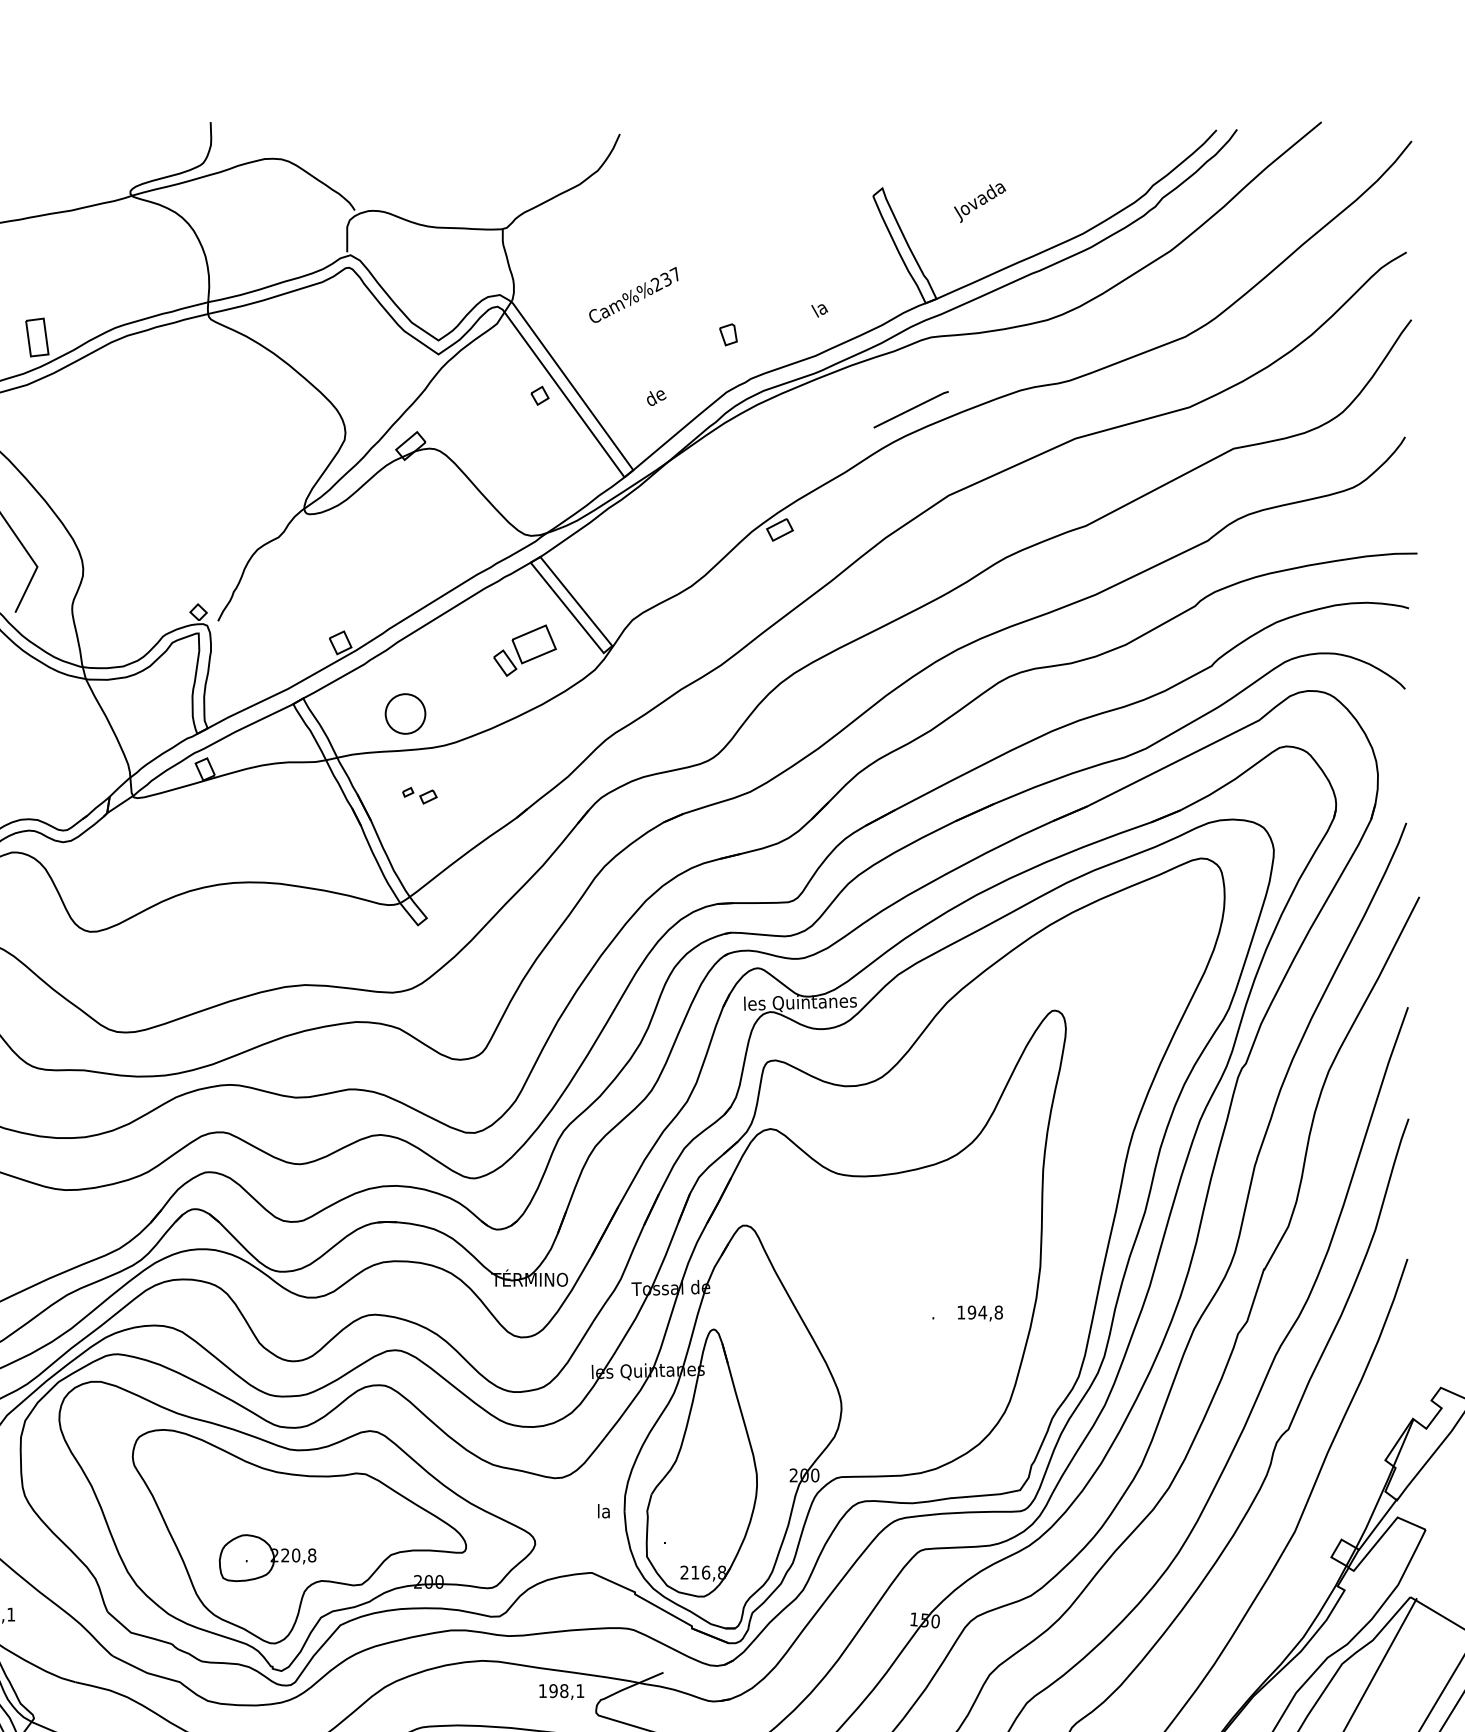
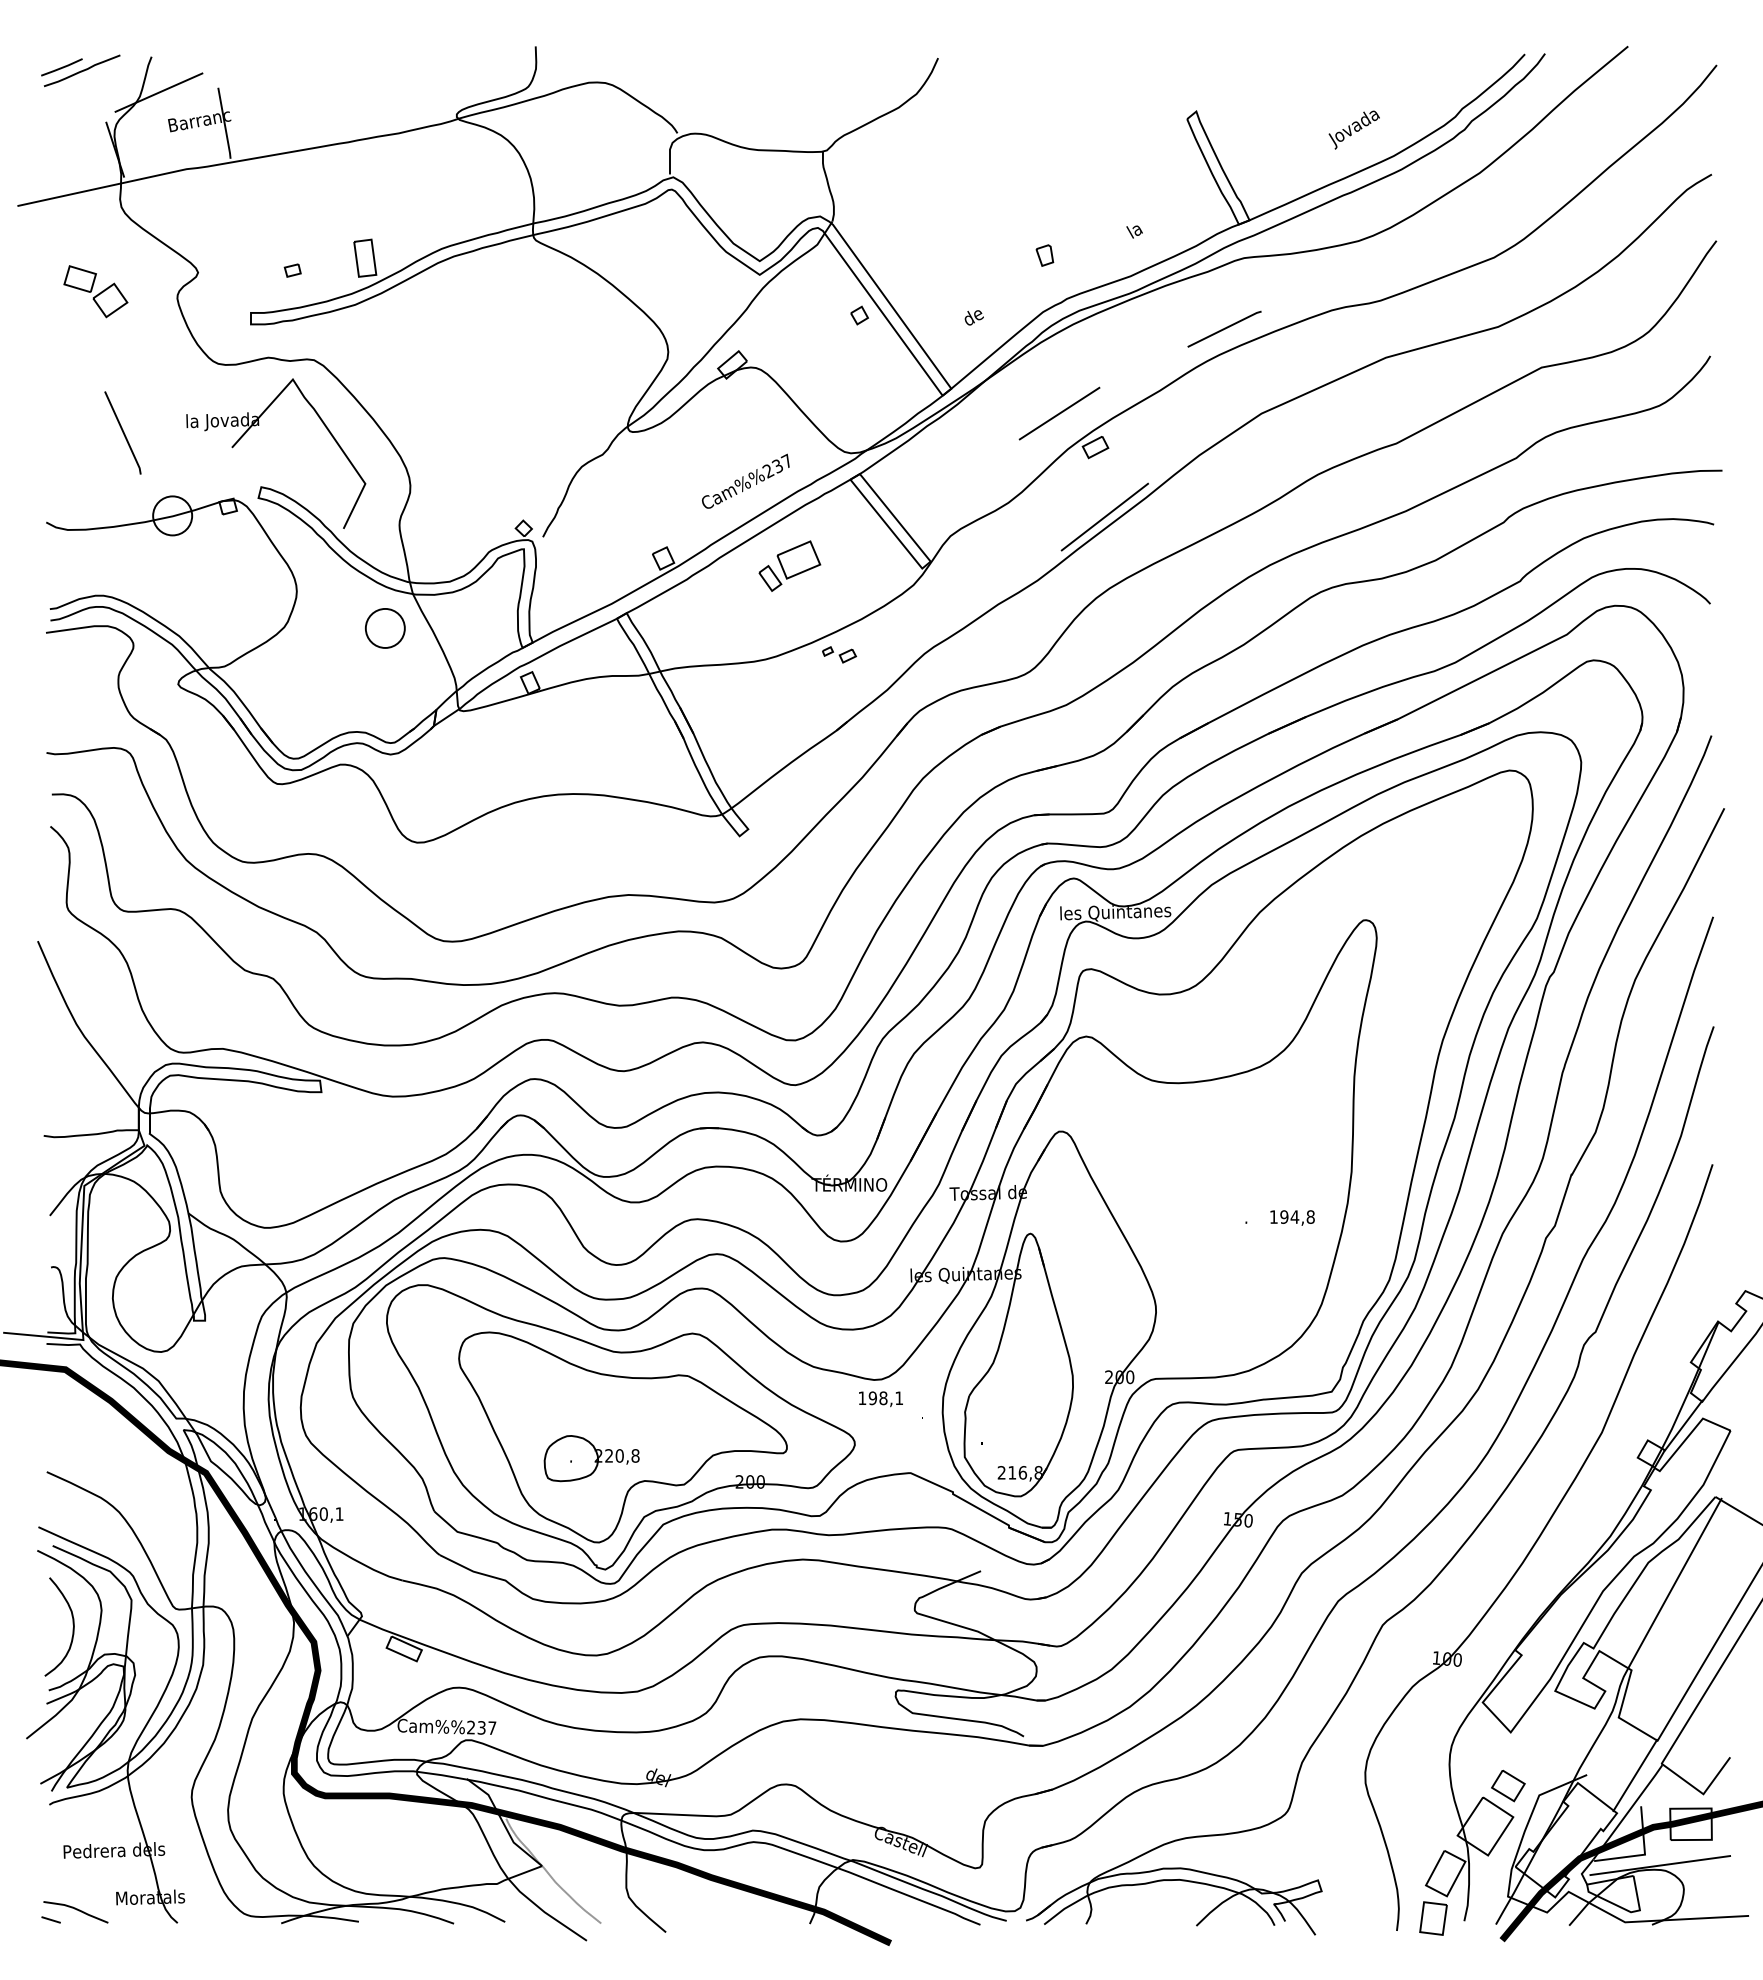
text: (979, 202) -> (1353, 129), moved
text: (633, 294) -> (745, 480), moved
line: (743, 495) -> (1059, 413), added
line: (789, 600) -> (1104, 516), added
part: (524, 649) -> (789, 565), moved
part: (405, 714) -> (385, 628), moved
part: (419, 795) -> (839, 654), moved
text: (604, 1511) -> (922, 1412), la -> .
text: (561, 1692) -> (880, 1399), moved

